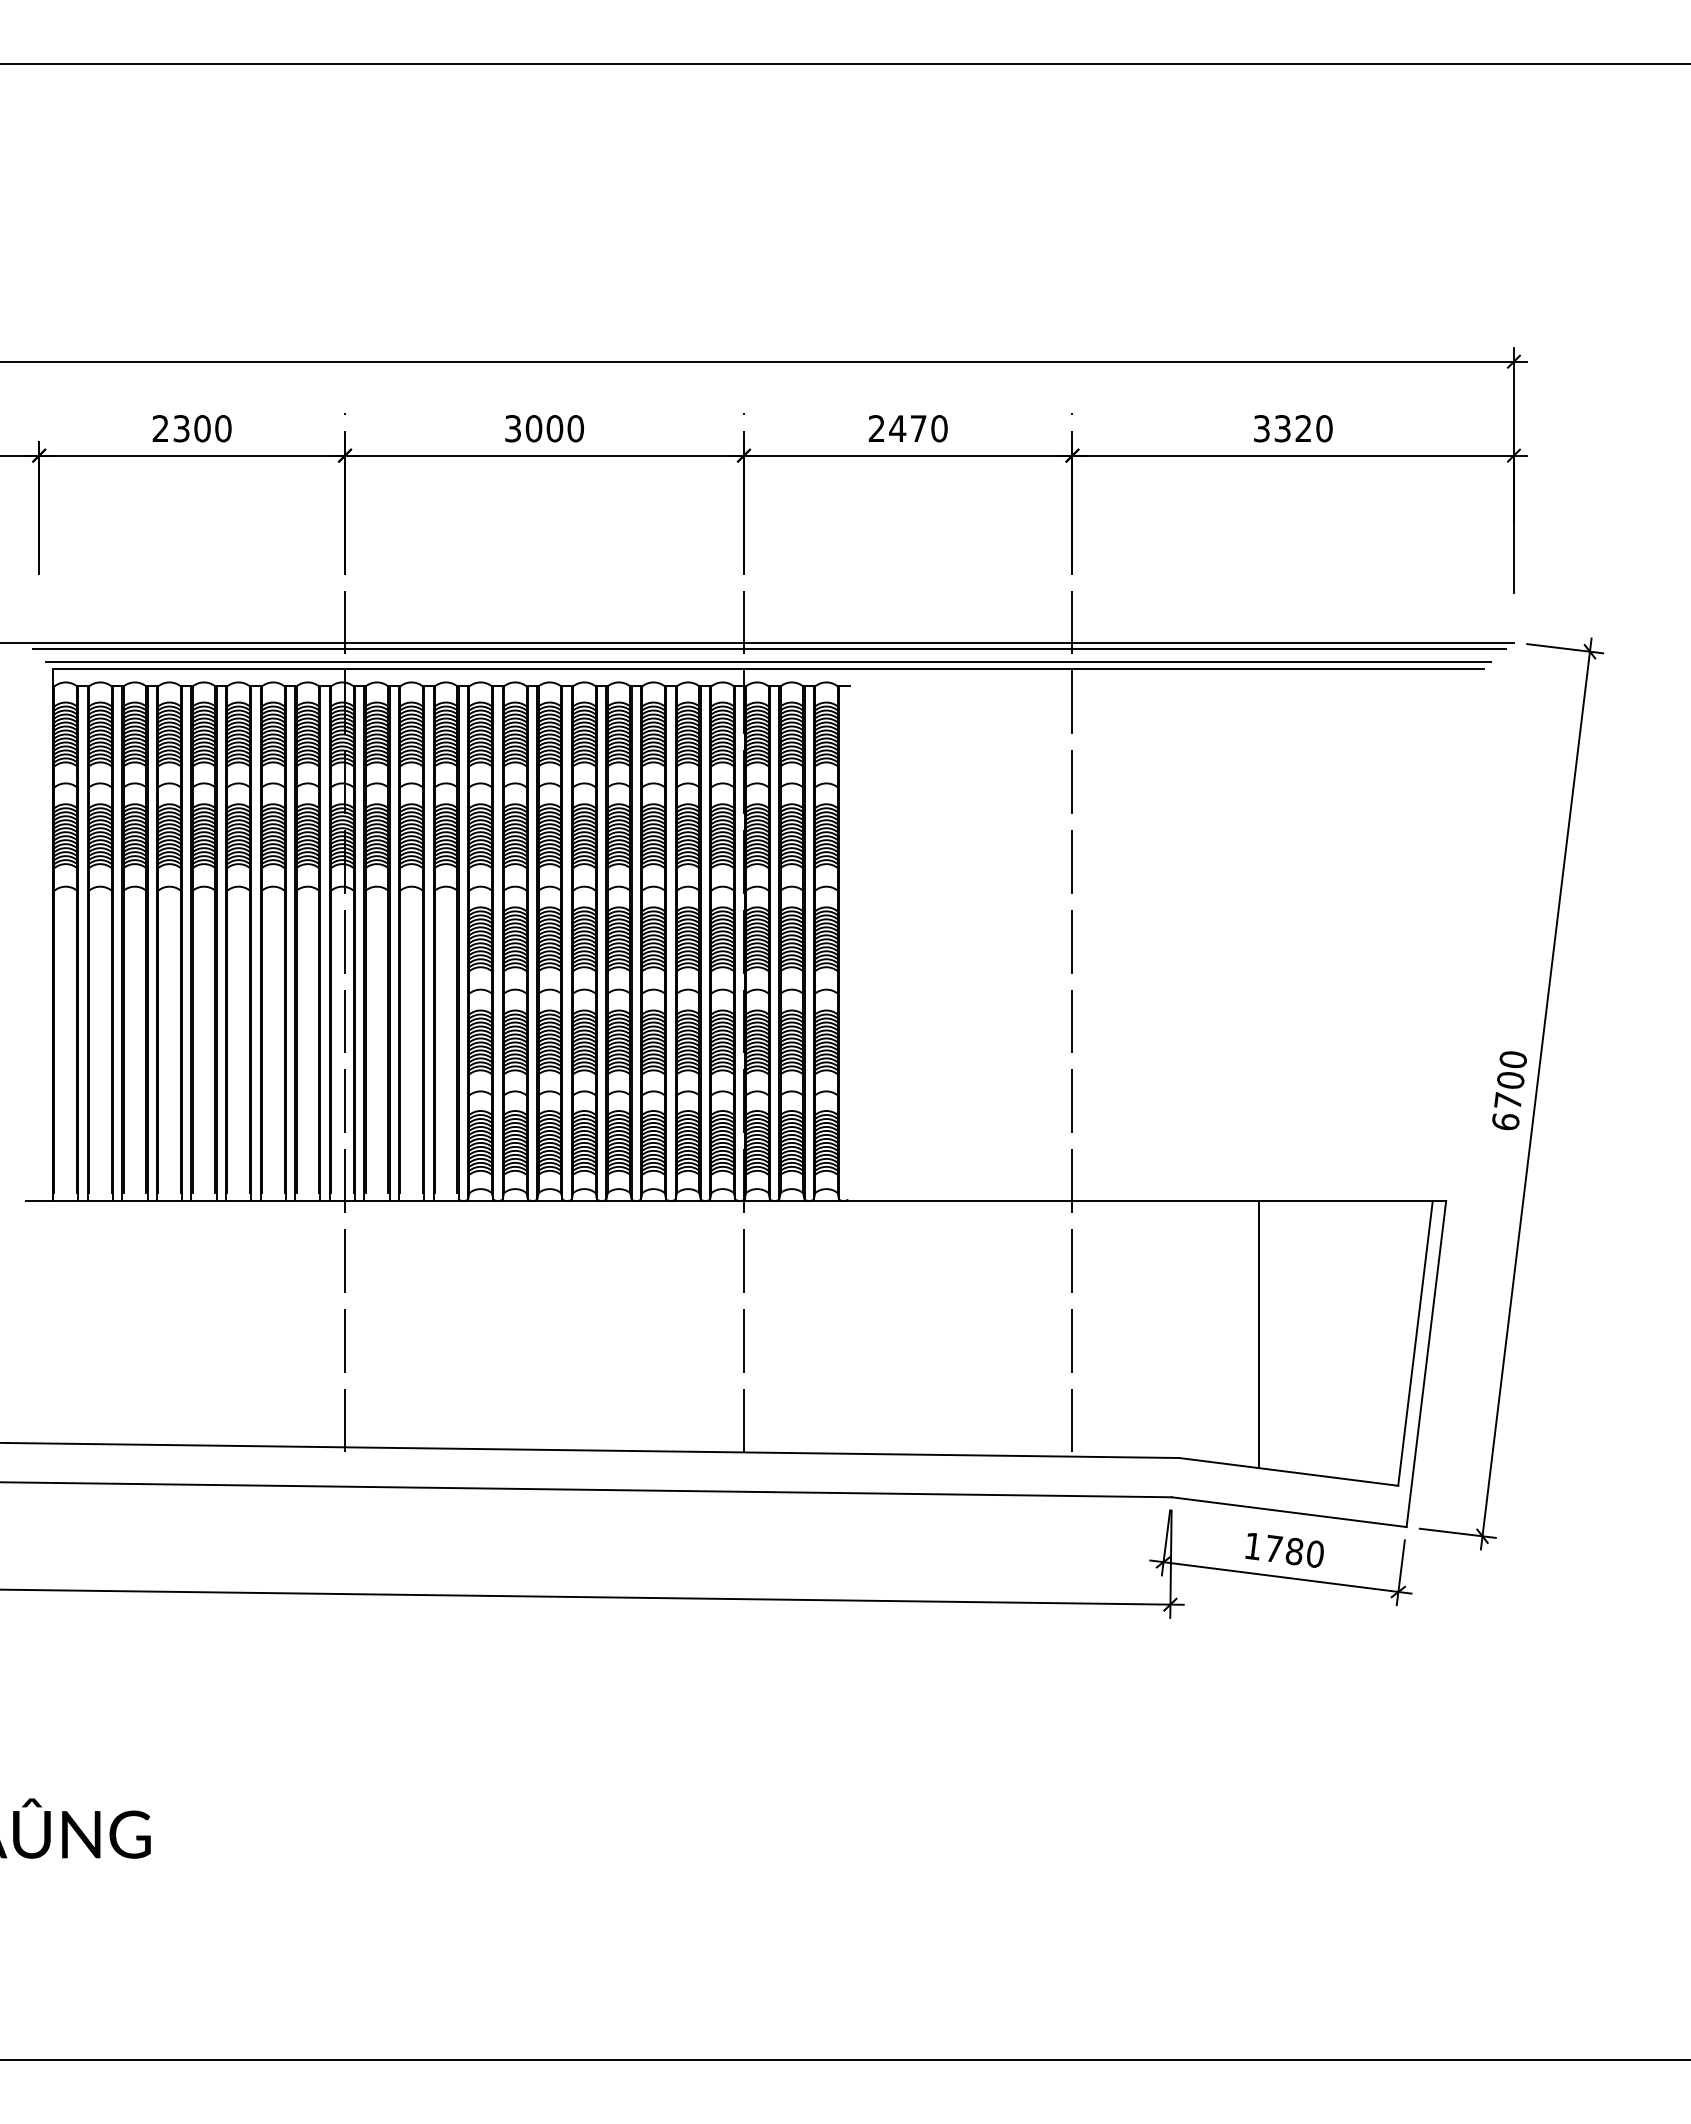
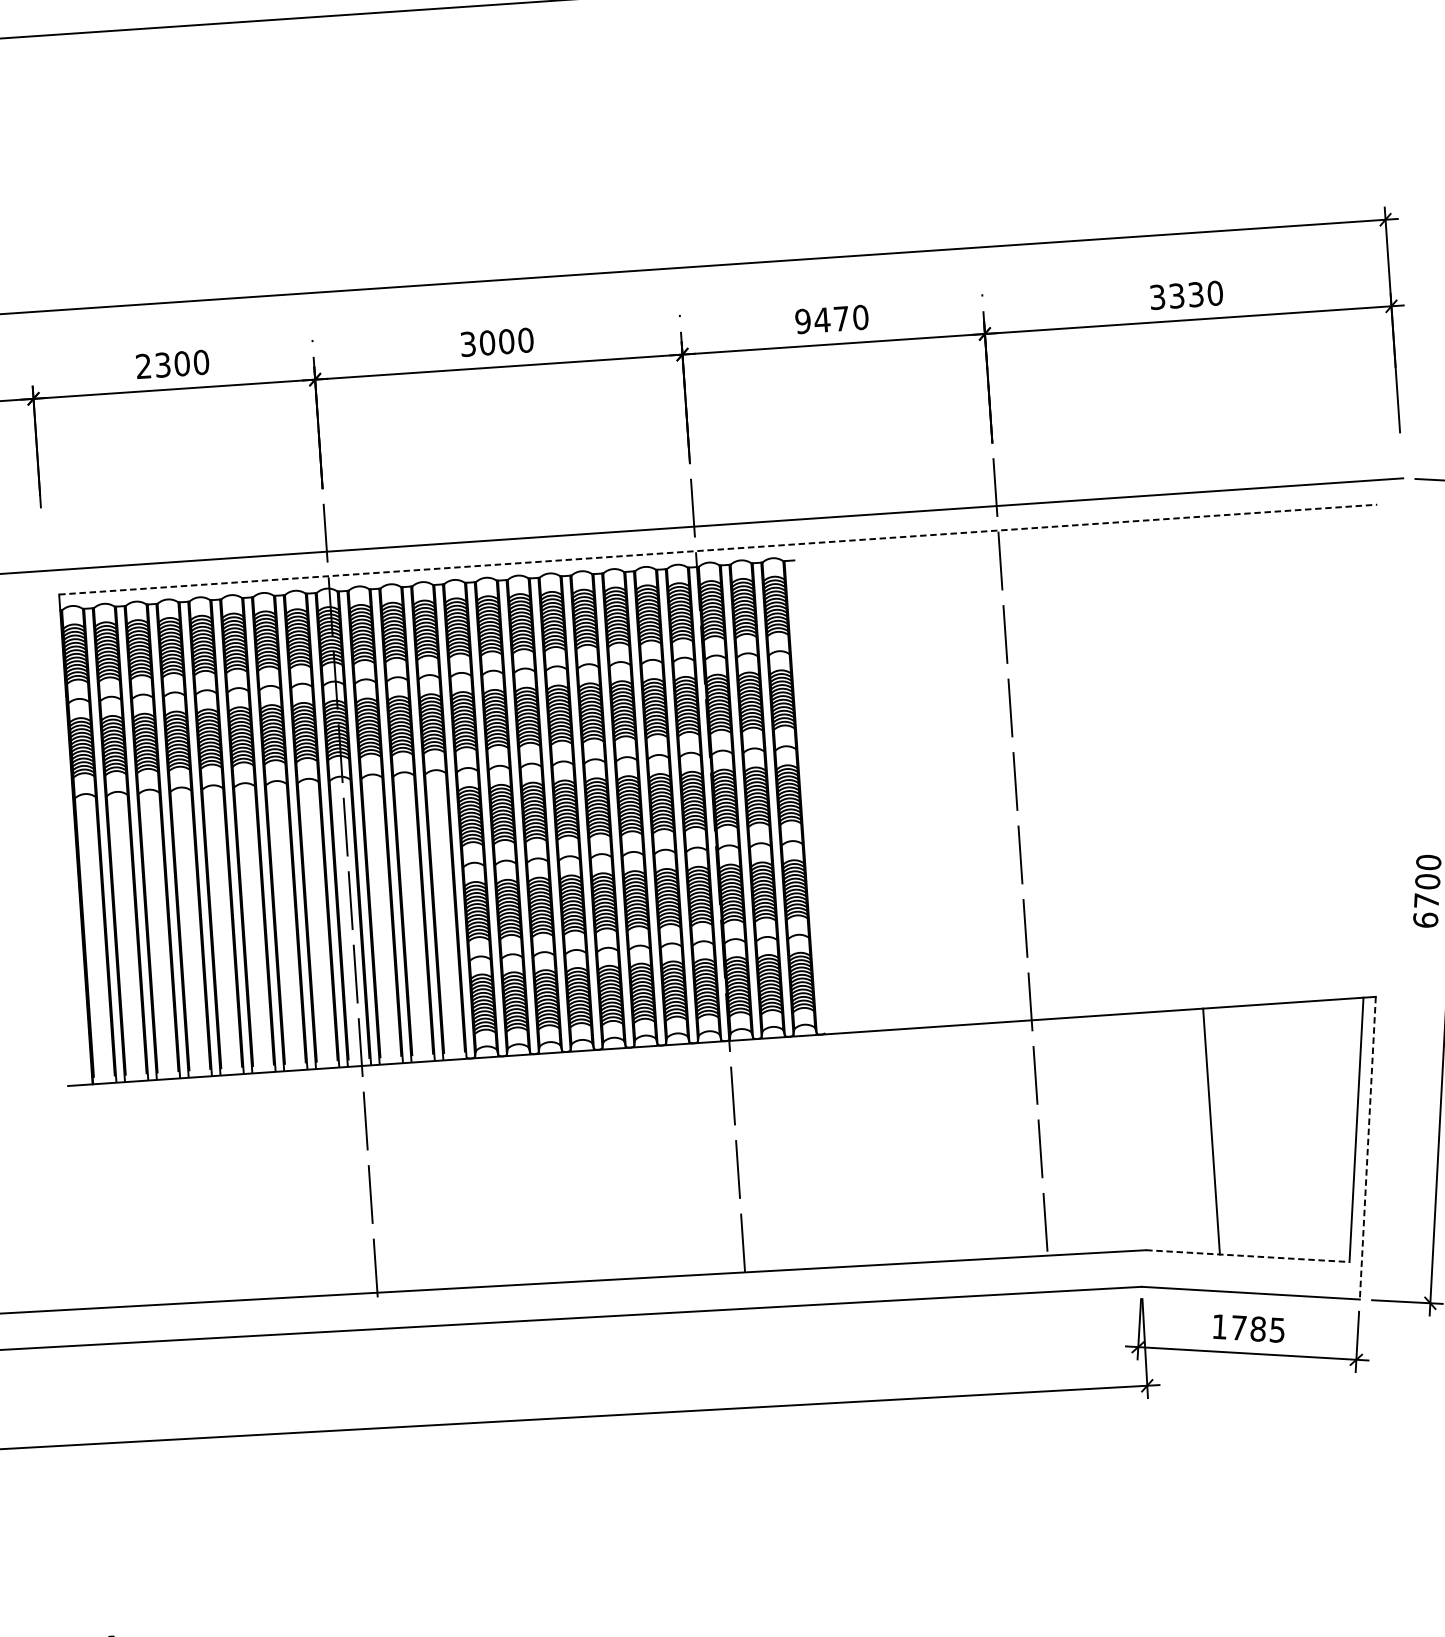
text: (876, 428) -> (802, 321), 2470 -> 9470
text: (1303, 428) -> (1195, 294), 3320 -> 3330
line: (769, 649) -> (718, 531), removed
line: (768, 662) -> (718, 543), removed
line: (768, 669) -> (718, 549), solid -> dashed
line: (1426, 1364) -> (1367, 1148), solid -> dashed
line: (1289, 1471) -> (1248, 1255), solid -> dashed
text: (1314, 1553) -> (1276, 1329), 1780 -> 1785

